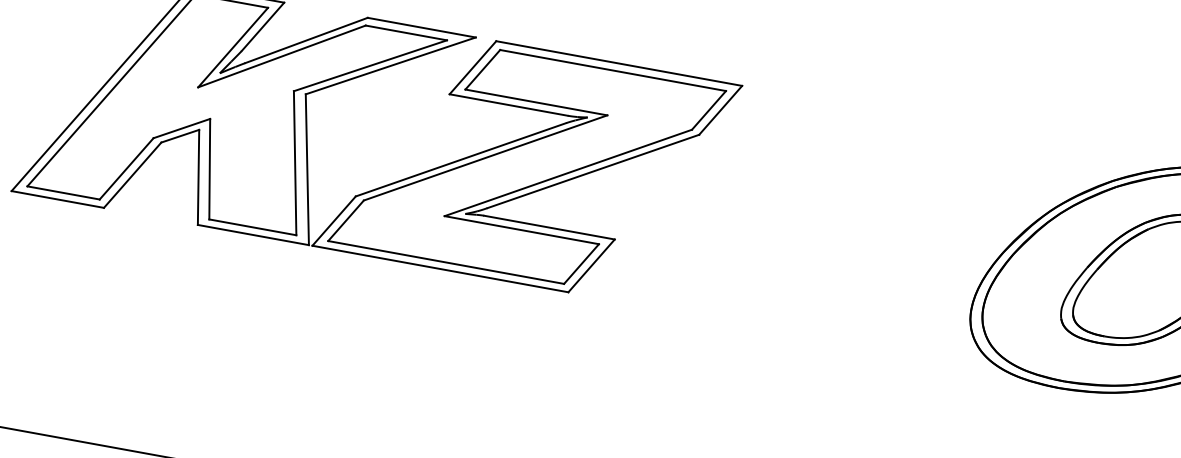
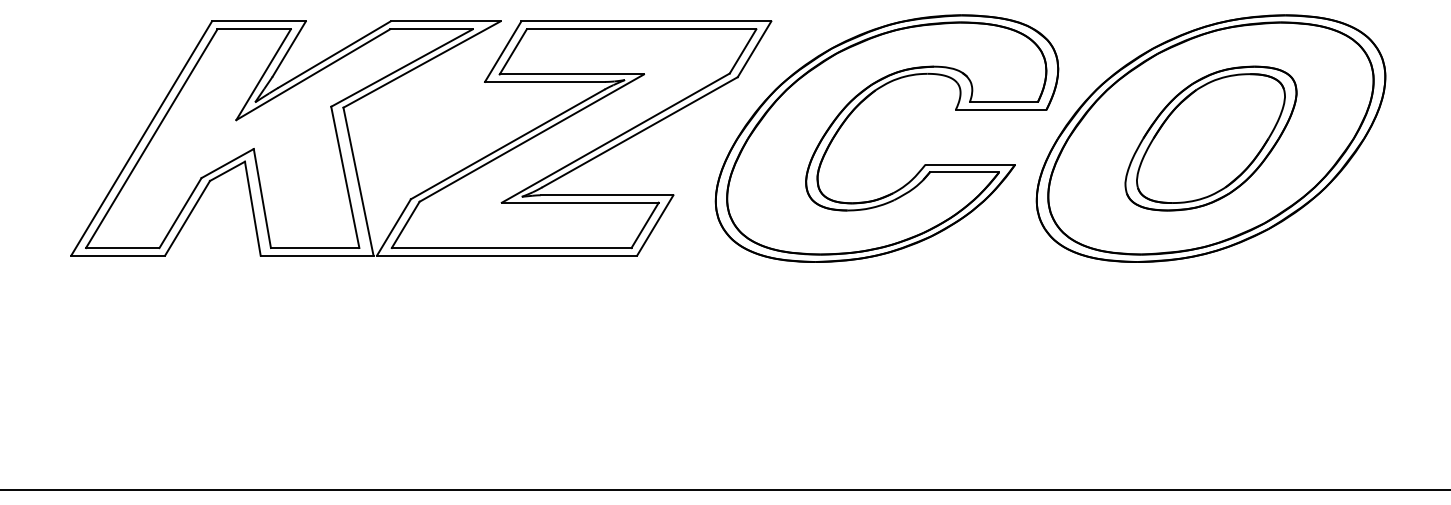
part: (805, 191) -> (852, 113), added

